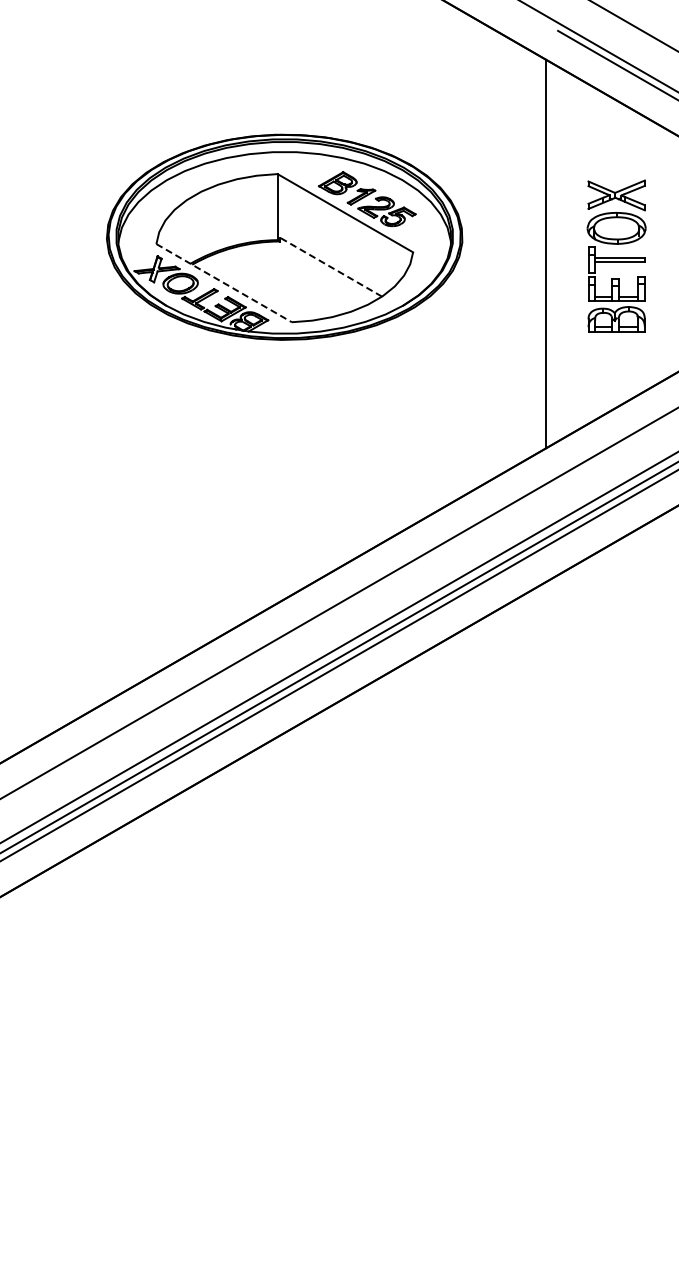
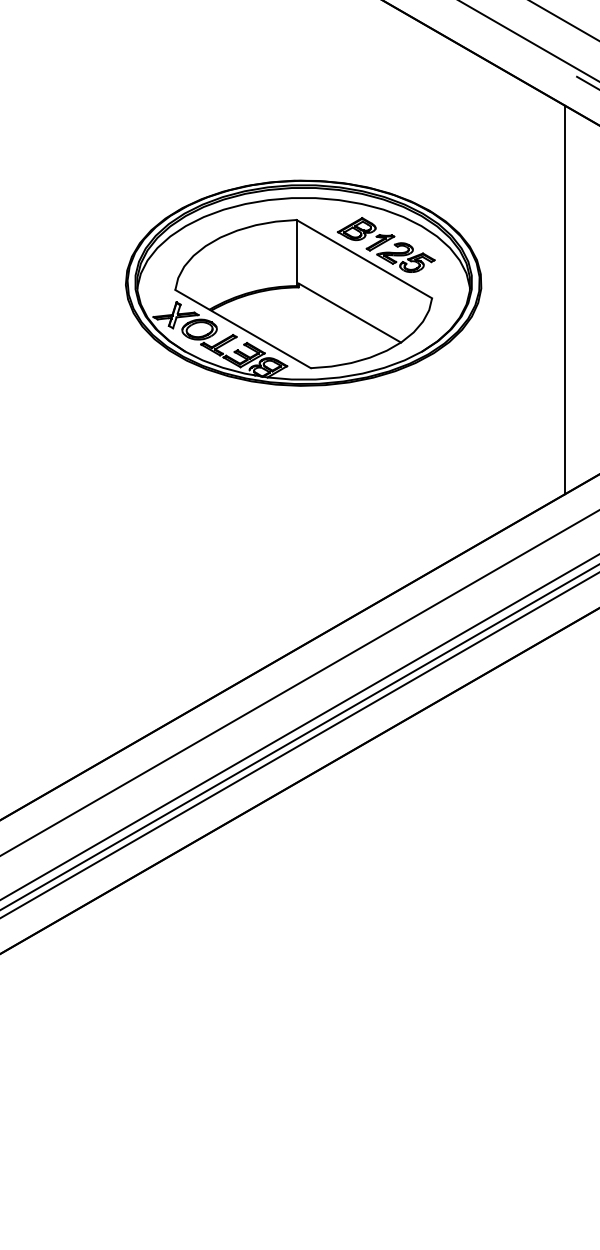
line: (330, 266) -> (349, 312), dashed -> solid
line: (224, 283) -> (243, 329), dashed -> solid

